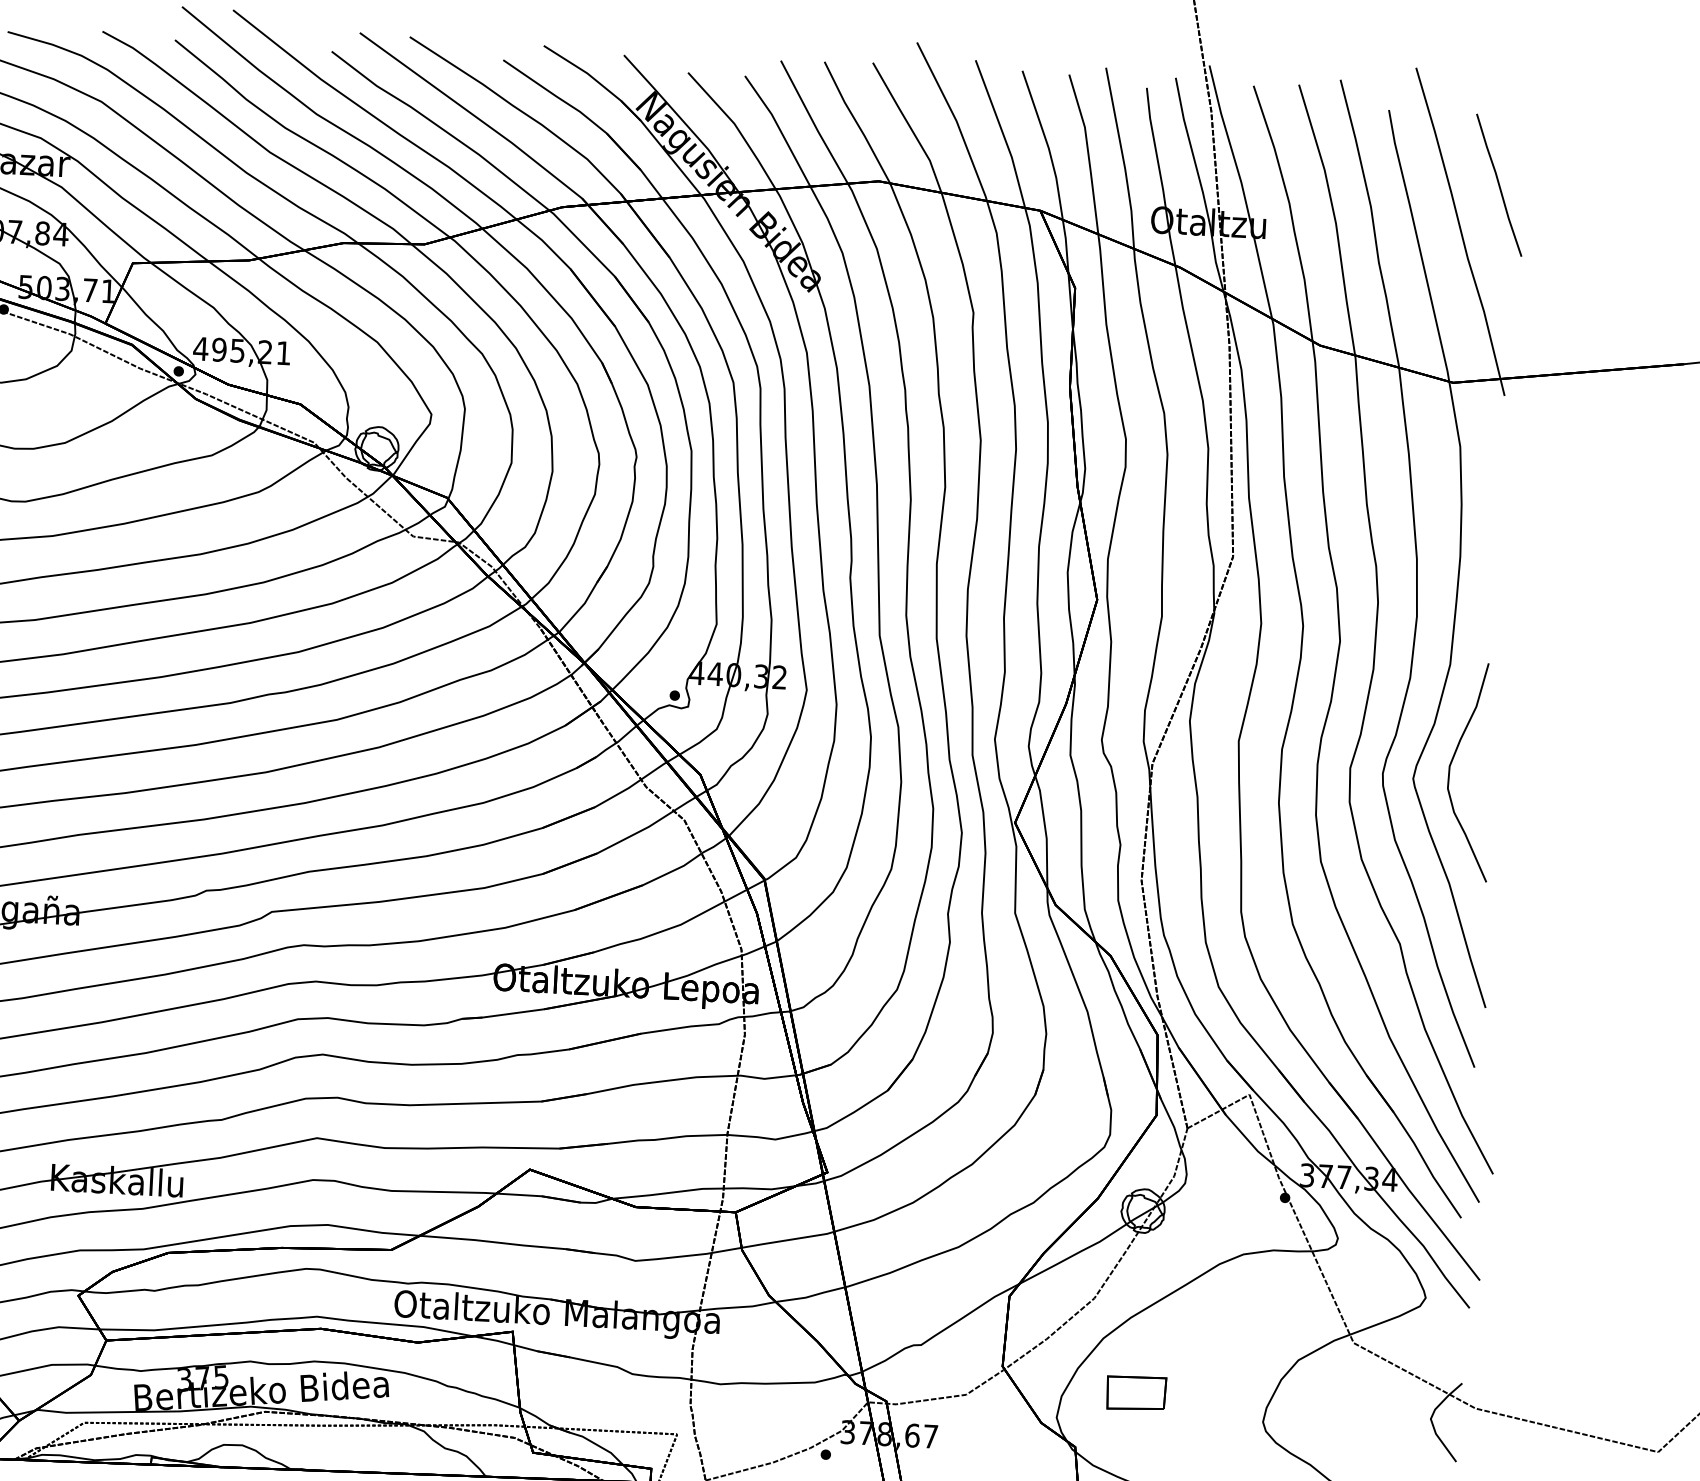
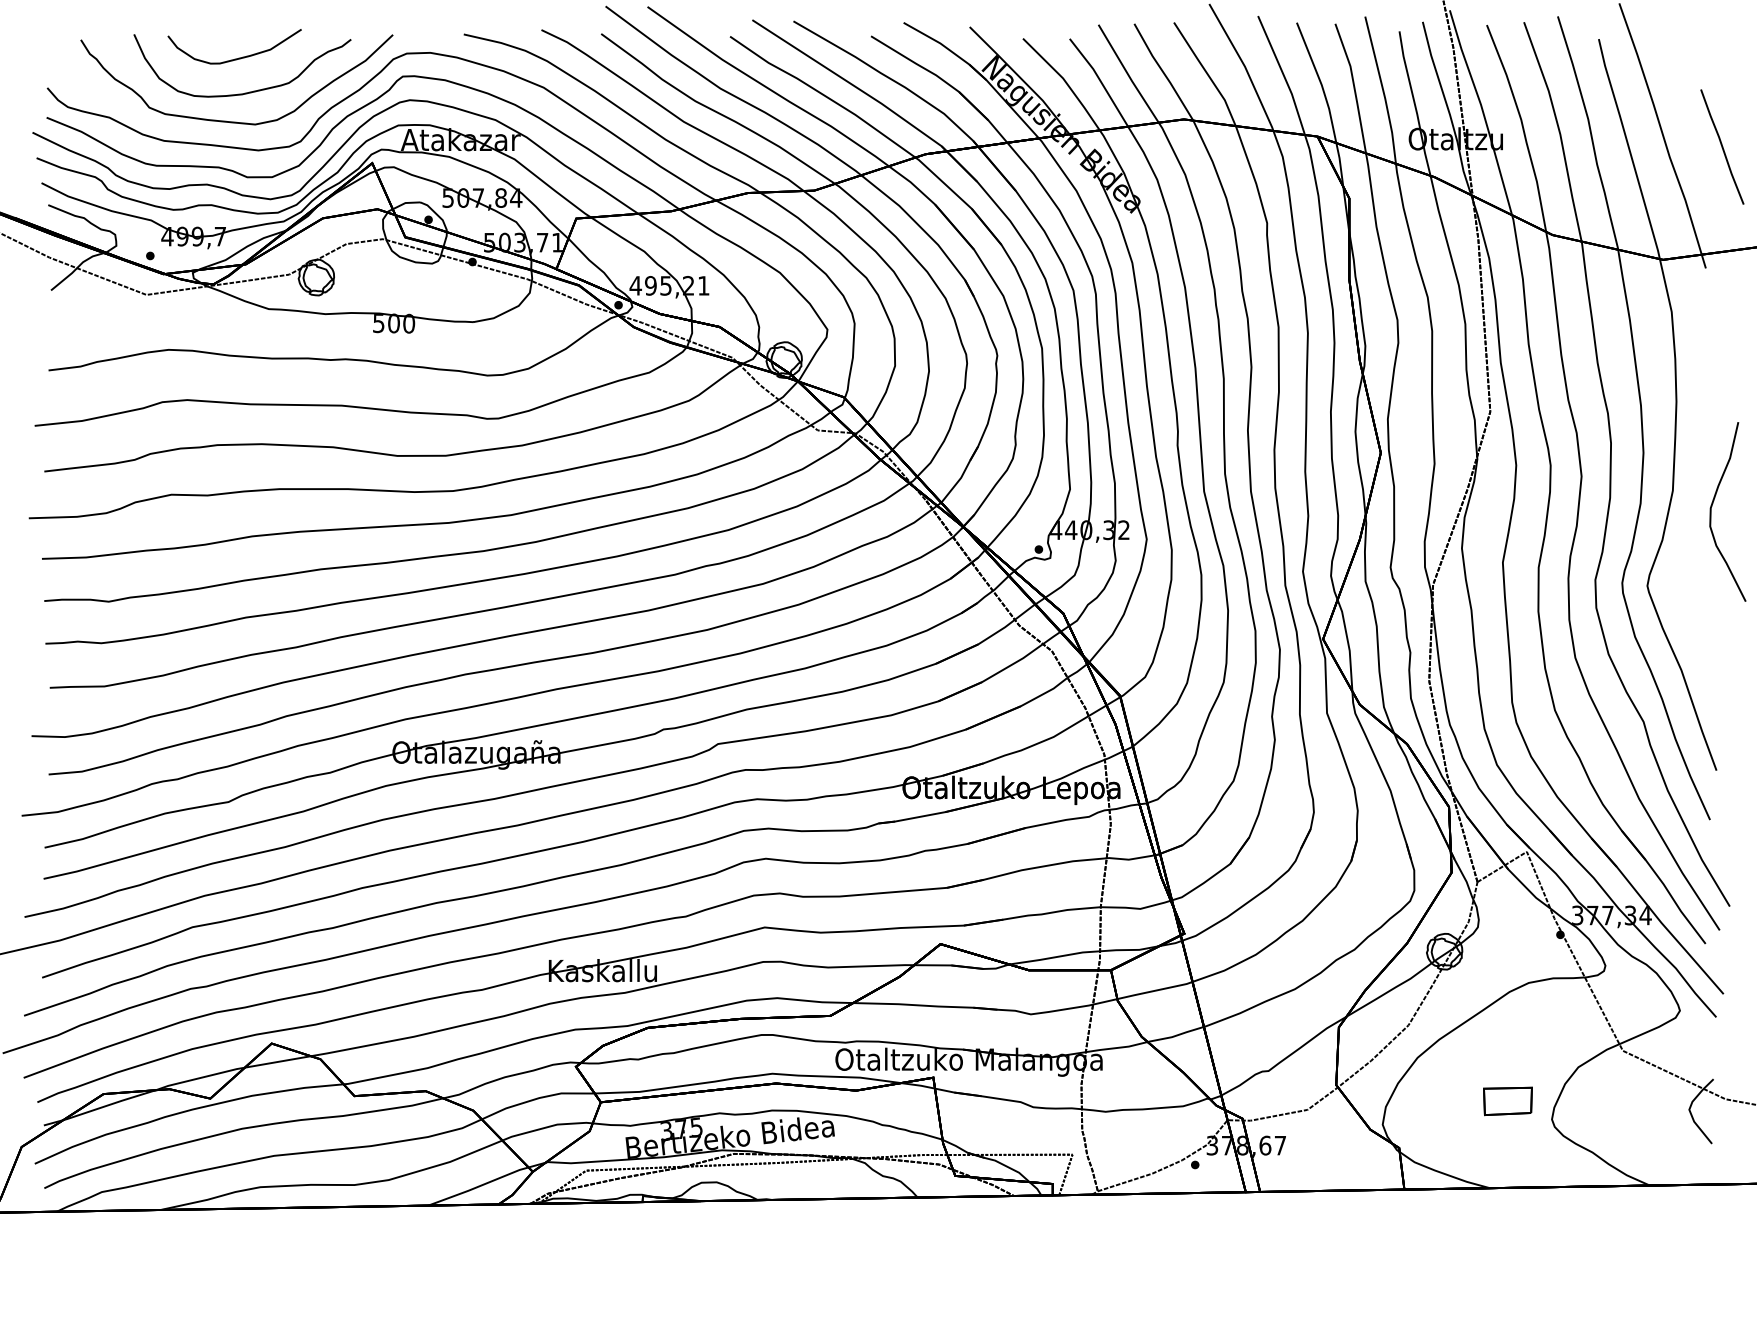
line: (1499, 184) -> (1722, 146), moved
curve: (1451, 764) -> (1712, 506), moved
part: (1135, 1393) -> (1507, 1101), moved

